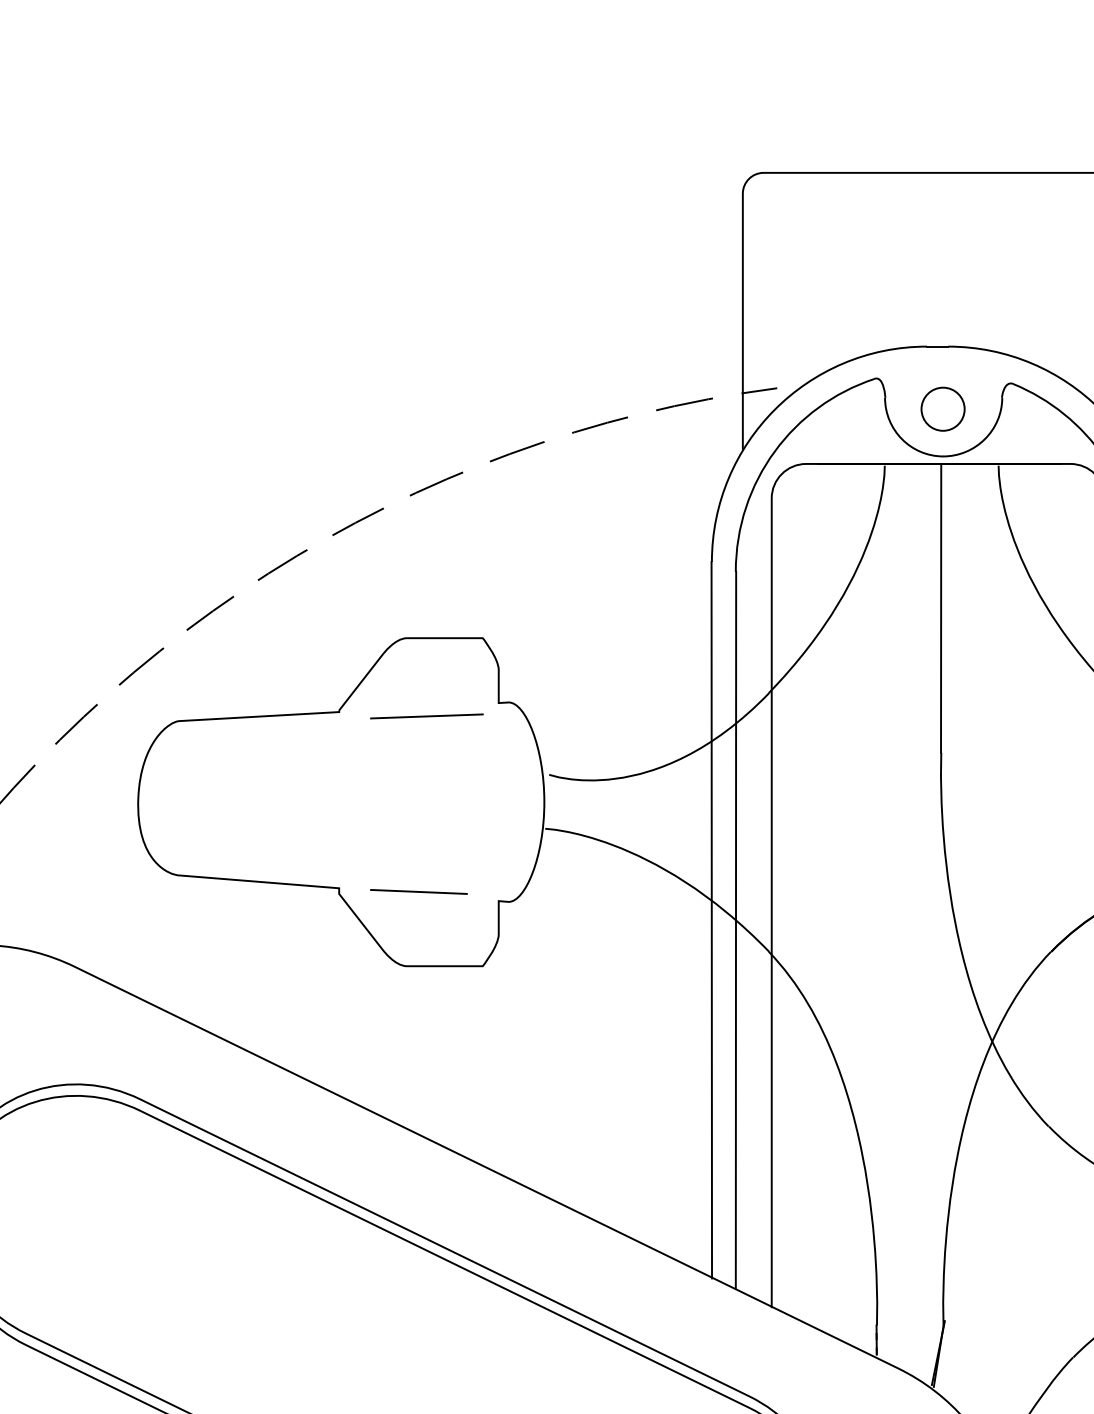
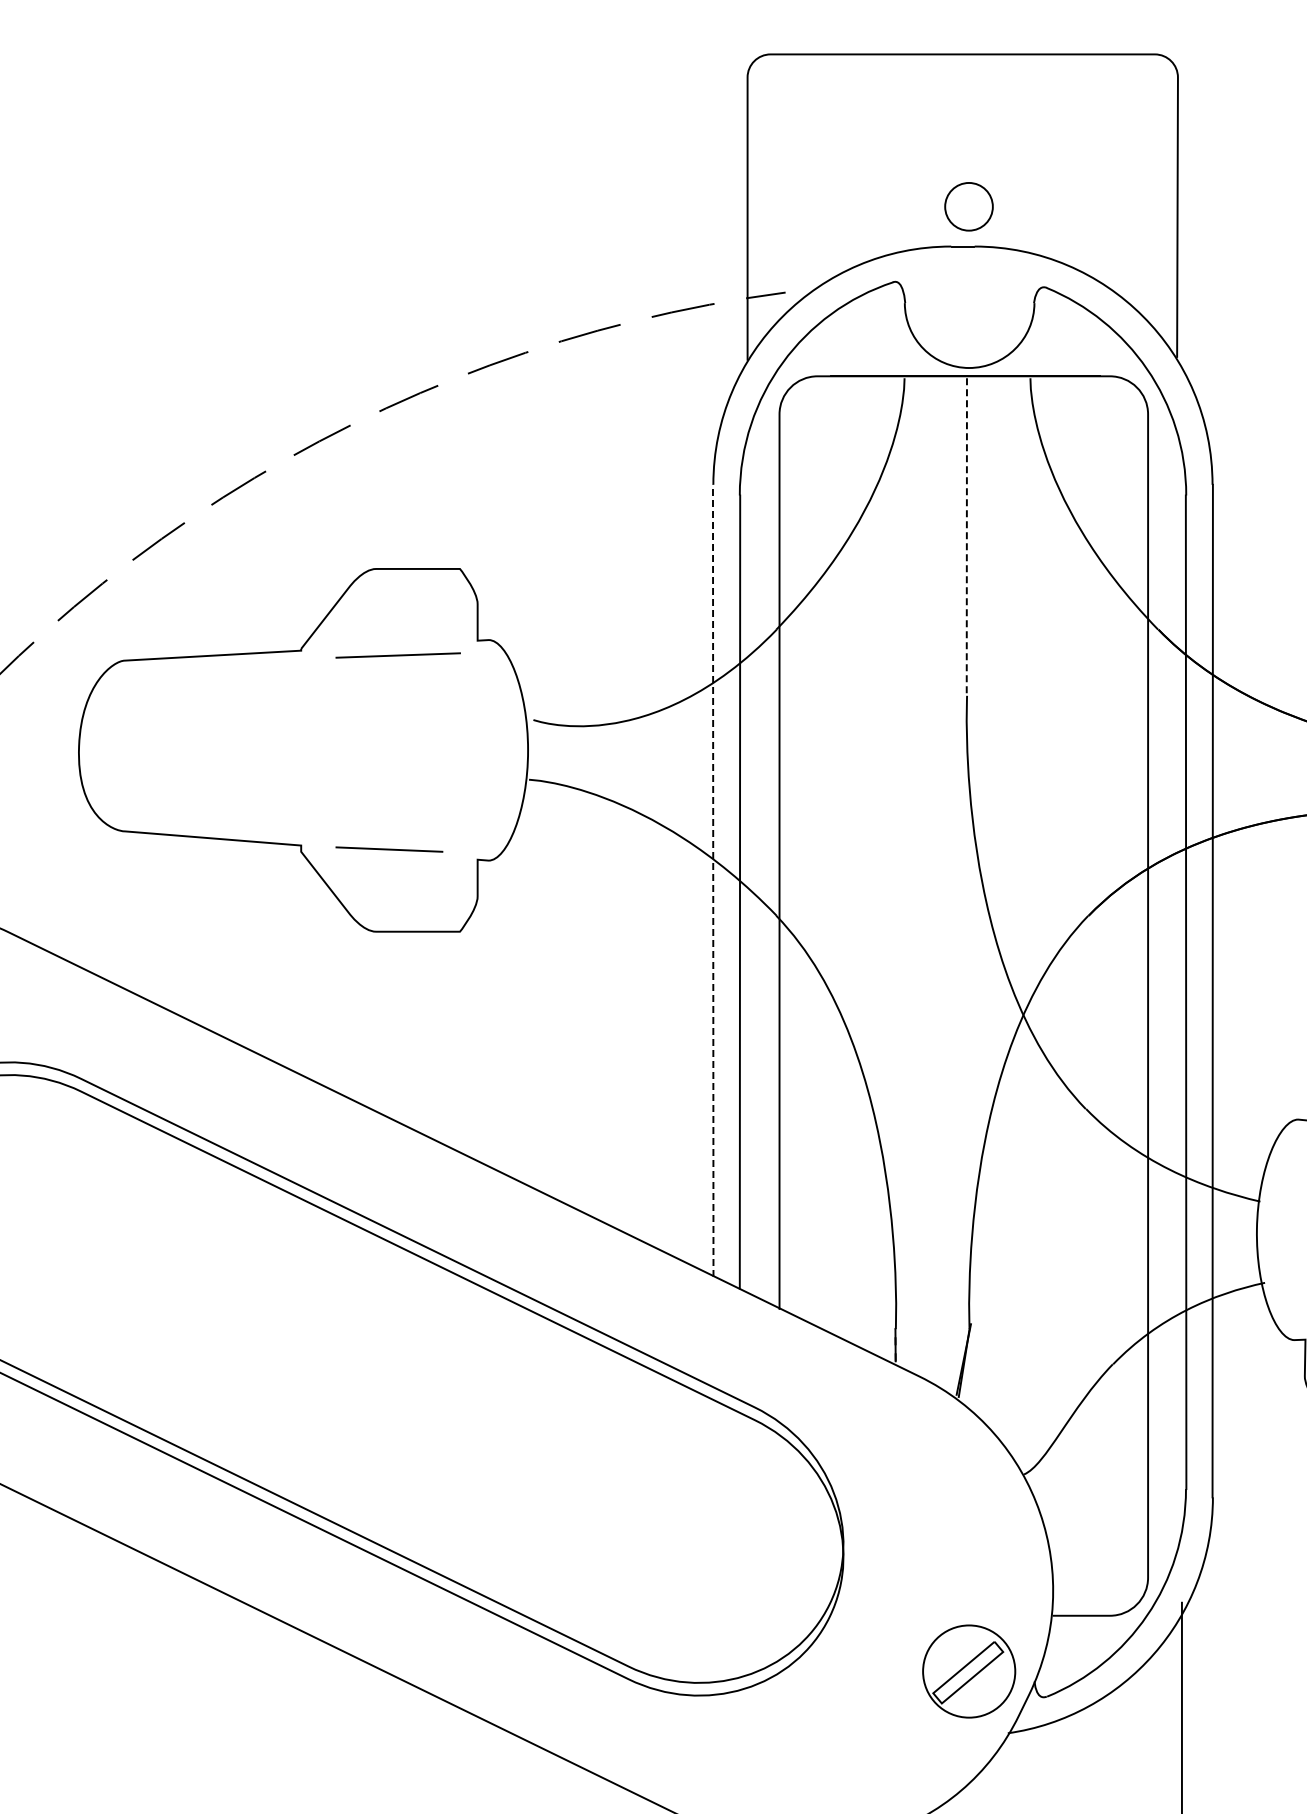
part: (942, 408) -> (968, 206), moved
line: (940, 609) -> (966, 537), solid -> dashed
line: (712, 919) -> (713, 880), solid -> dashed

